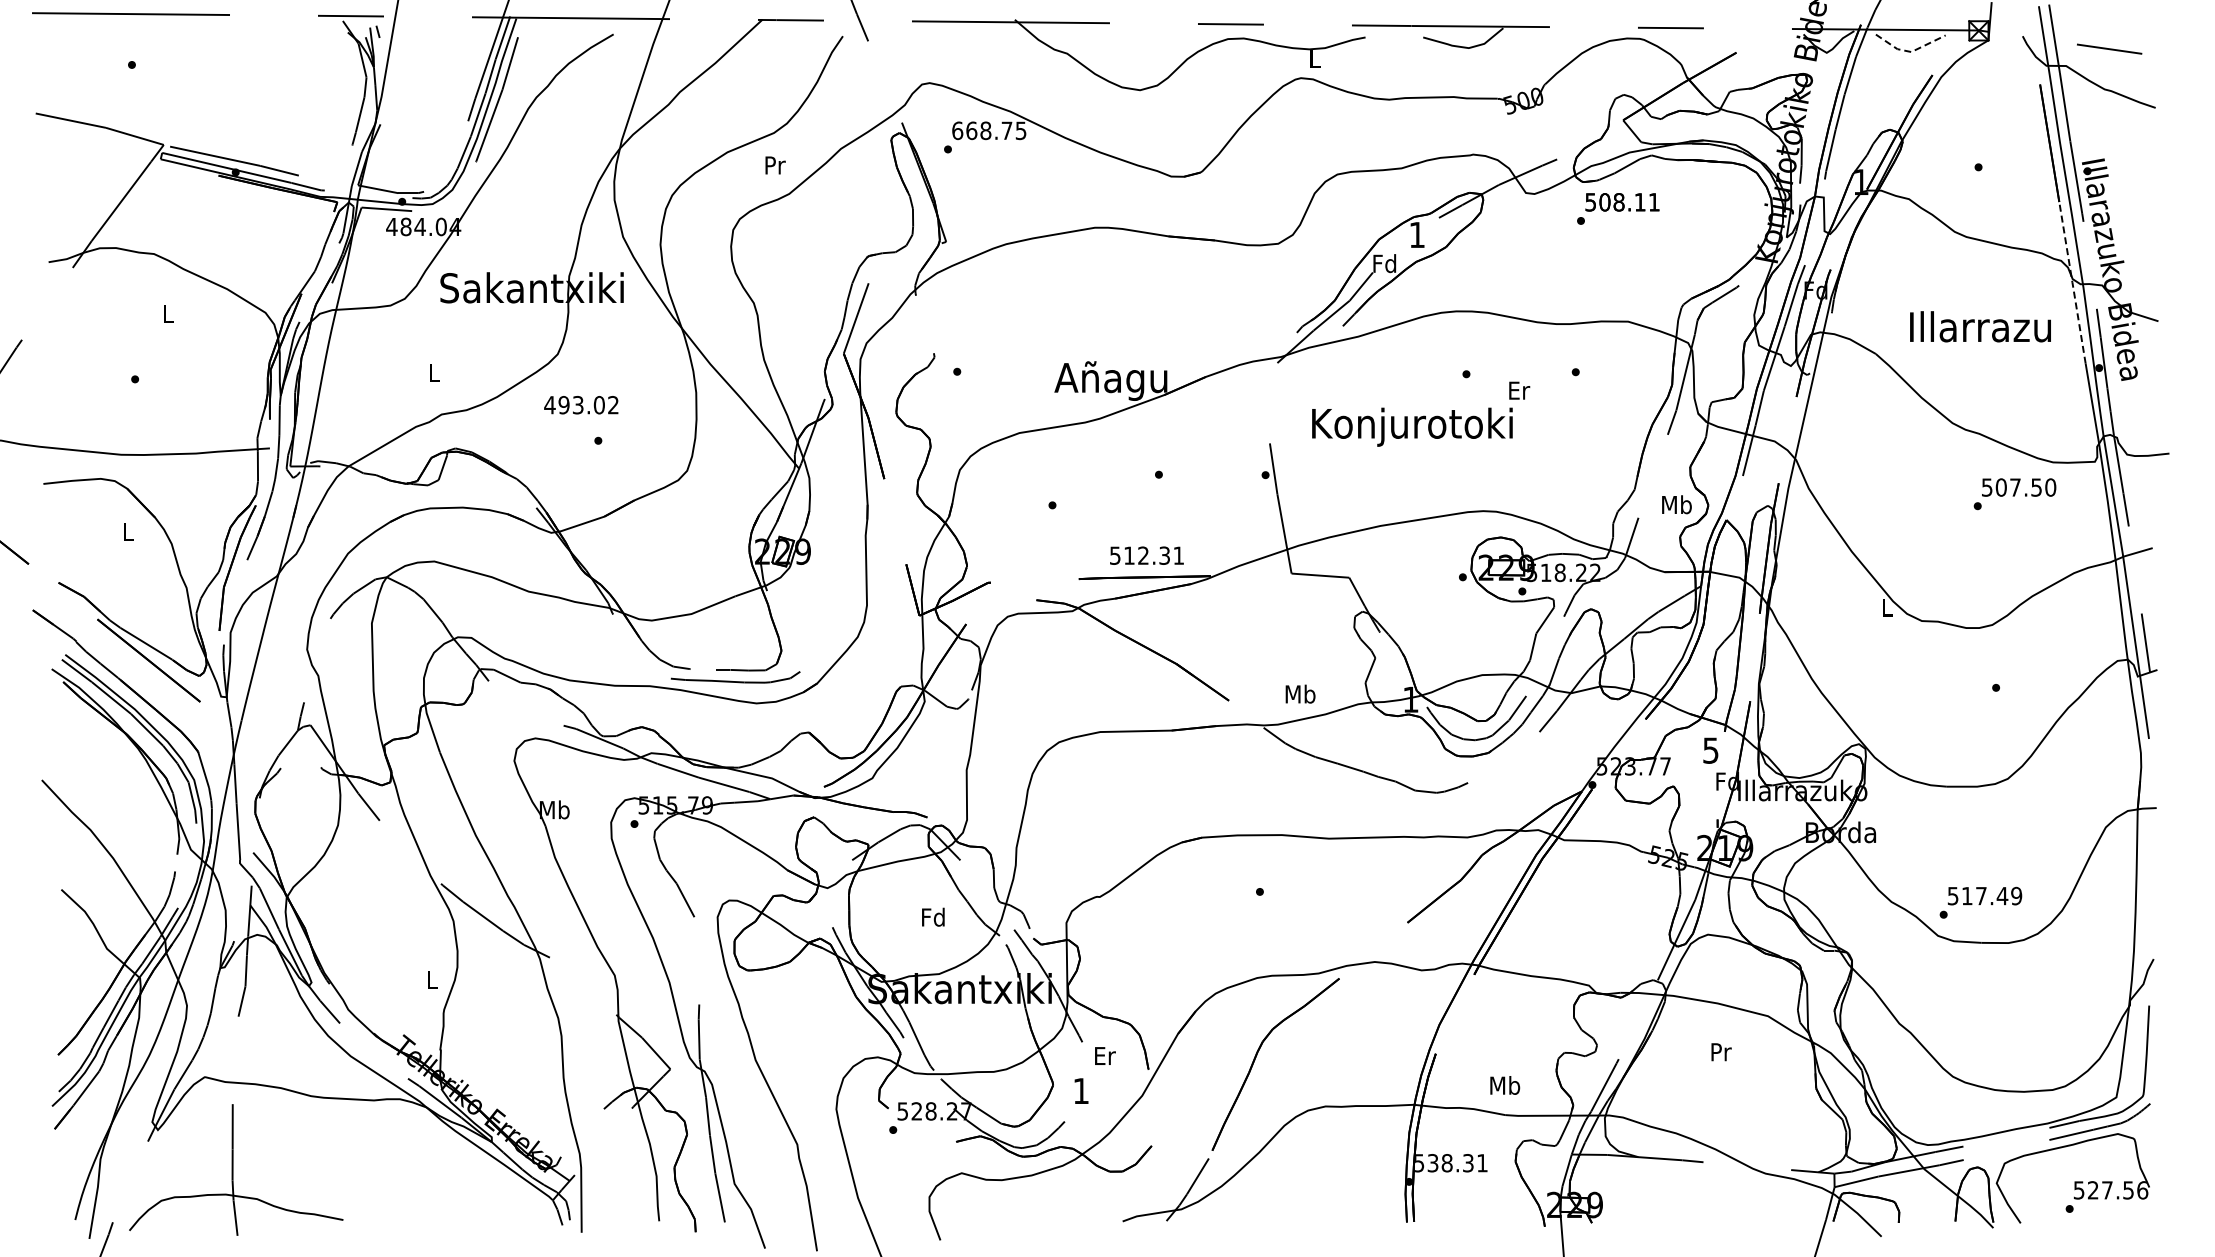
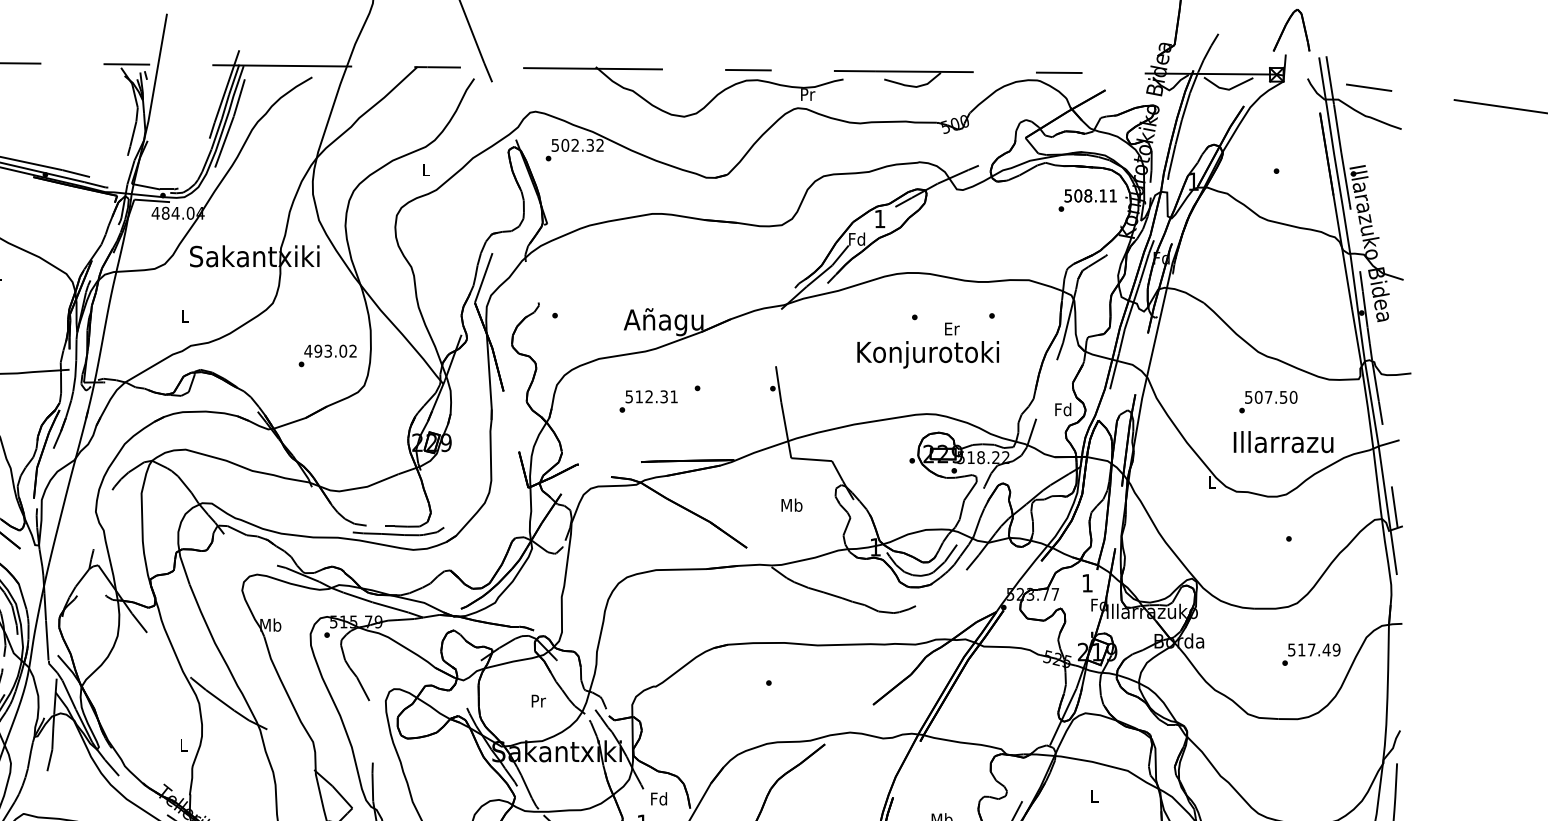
line: (1910, 51) -> (1228, 89), dashed -> solid
text: (1315, 58) -> (808, 94), L -> Pr
text: (989, 130) -> (577, 145), 668.75 -> 502.32
text: (775, 165) -> (426, 169), Pr -> L
text: (1618, 208) -> (1087, 200), moved
line: (2072, 282) -> (1342, 252), dashed -> solid
text: (1980, 326) -> (1283, 441), moved
text: (581, 405) -> (330, 351), moved
text: (1412, 426) -> (928, 354), moved
text: (2014, 494) -> (1268, 402), moved
text: (1676, 504) -> (1063, 409), Mb -> Fd
text: (1146, 555) -> (651, 396), moved
text: (1300, 693) -> (791, 504), moved
text: (1710, 750) -> (1087, 583), 5 -> 1
text: (1980, 902) -> (1311, 654), moved
text: (933, 916) -> (538, 700), Fd -> Pr
text: (1721, 1052) -> (1094, 796), Pr -> L
text: (1104, 1055) -> (659, 798), Er -> Fd

